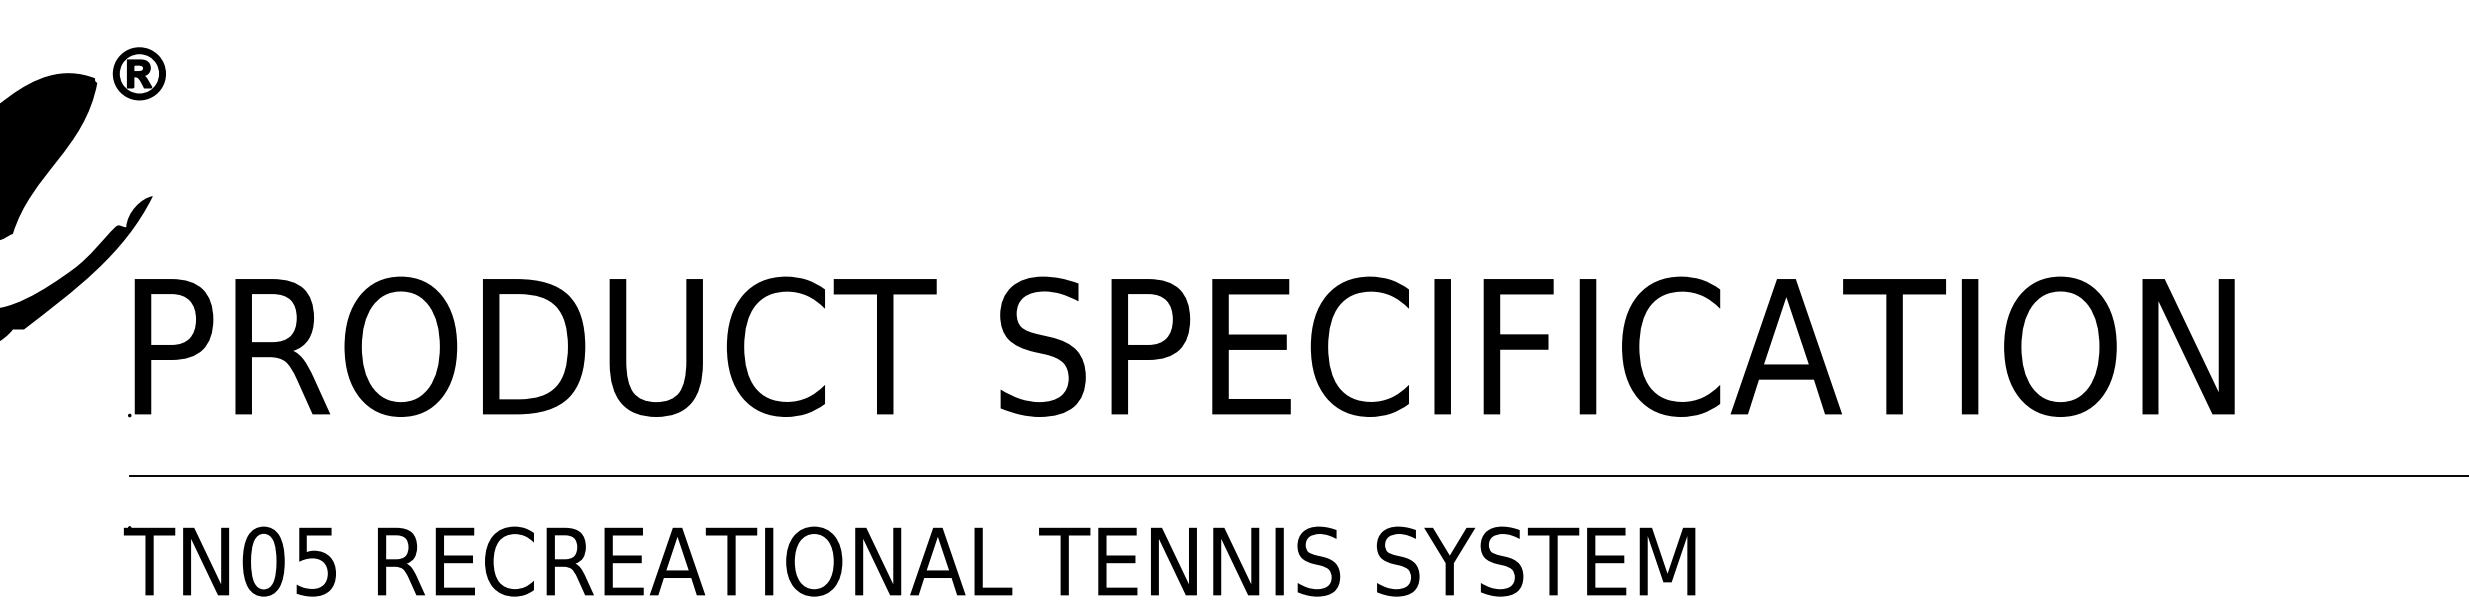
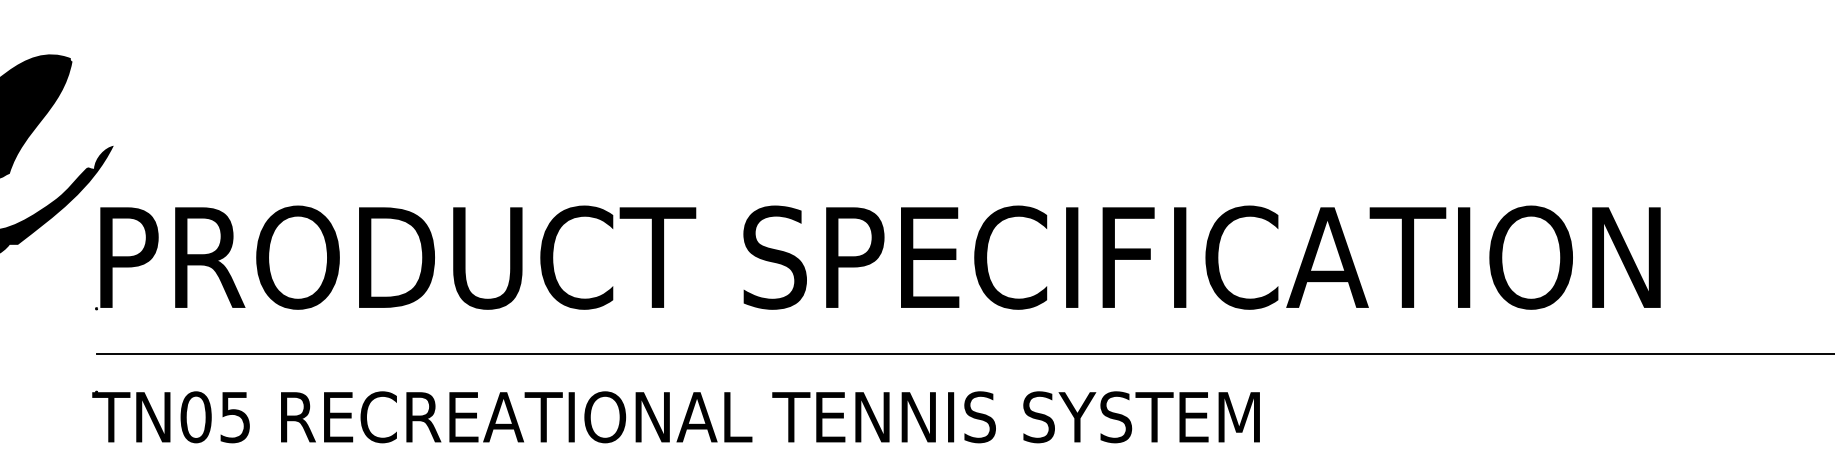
part: (139, 73) -> (103, 54), removed

